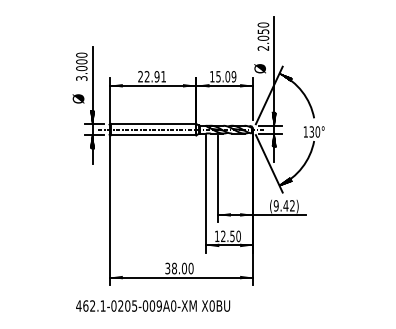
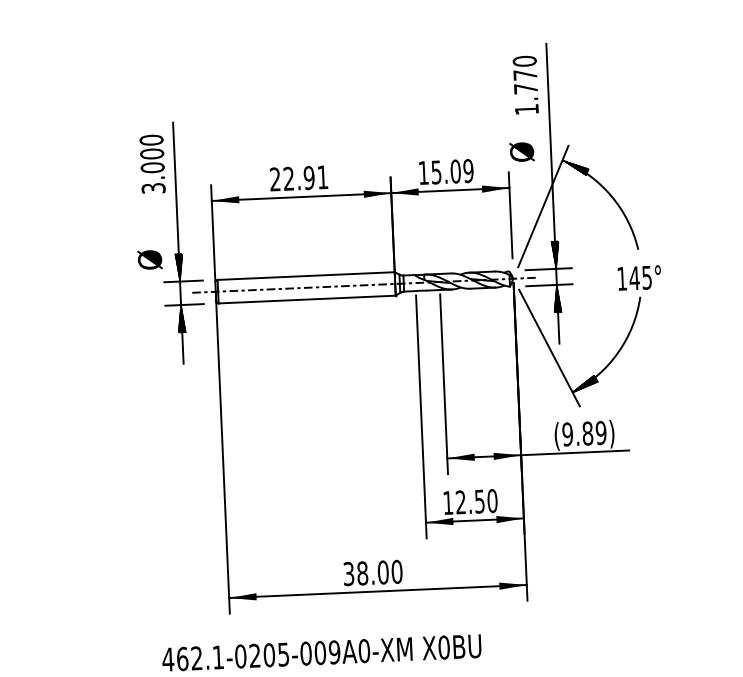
text: (263, 39) -> (526, 91), 2.050 -> 1.770
text: (78, 98) -> (149, 259), moved
text: (314, 131) -> (640, 277), 130° -> 145°
text: (288, 205) -> (592, 432), (9.42) -> (9.89)

